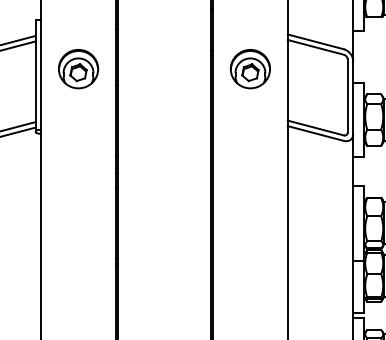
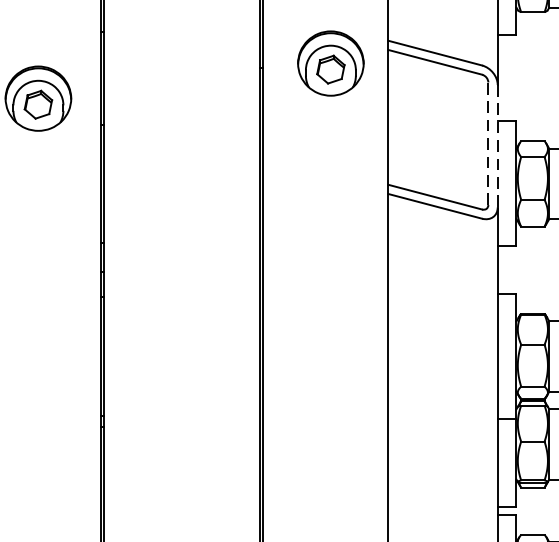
part: (249, 69) -> (329, 64), moved
line: (347, 96) -> (488, 144), solid -> dashed
line: (353, 97) -> (498, 146), solid -> dashed

